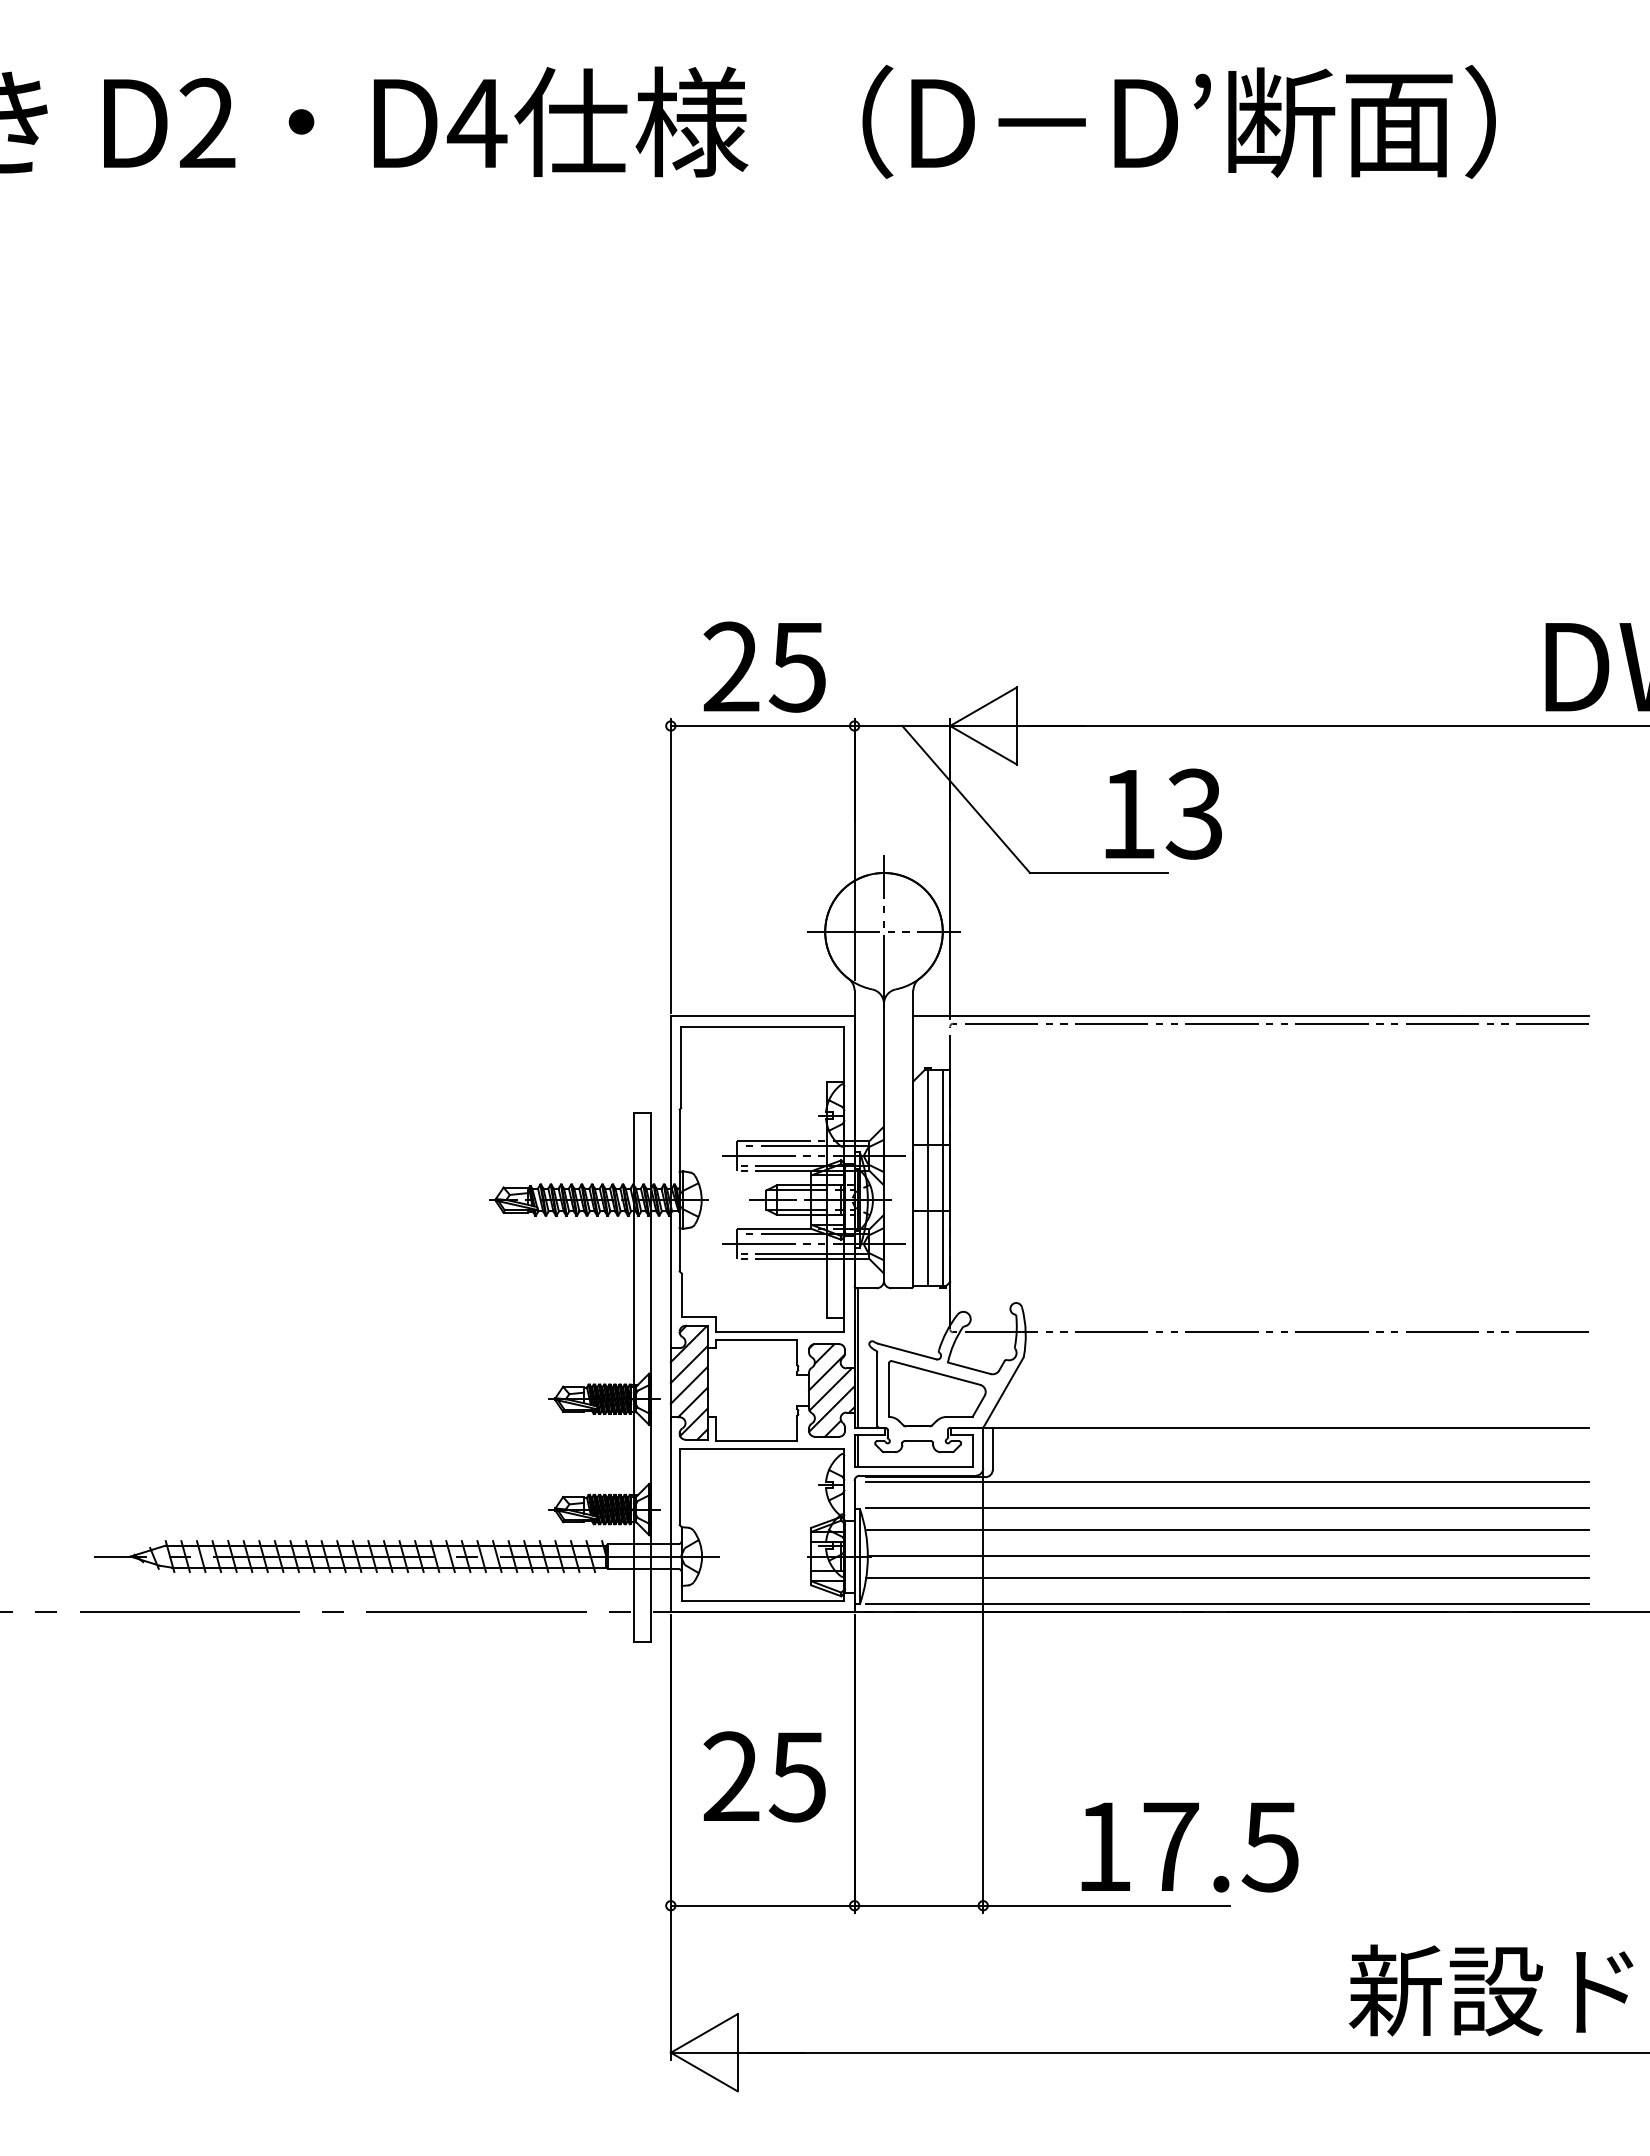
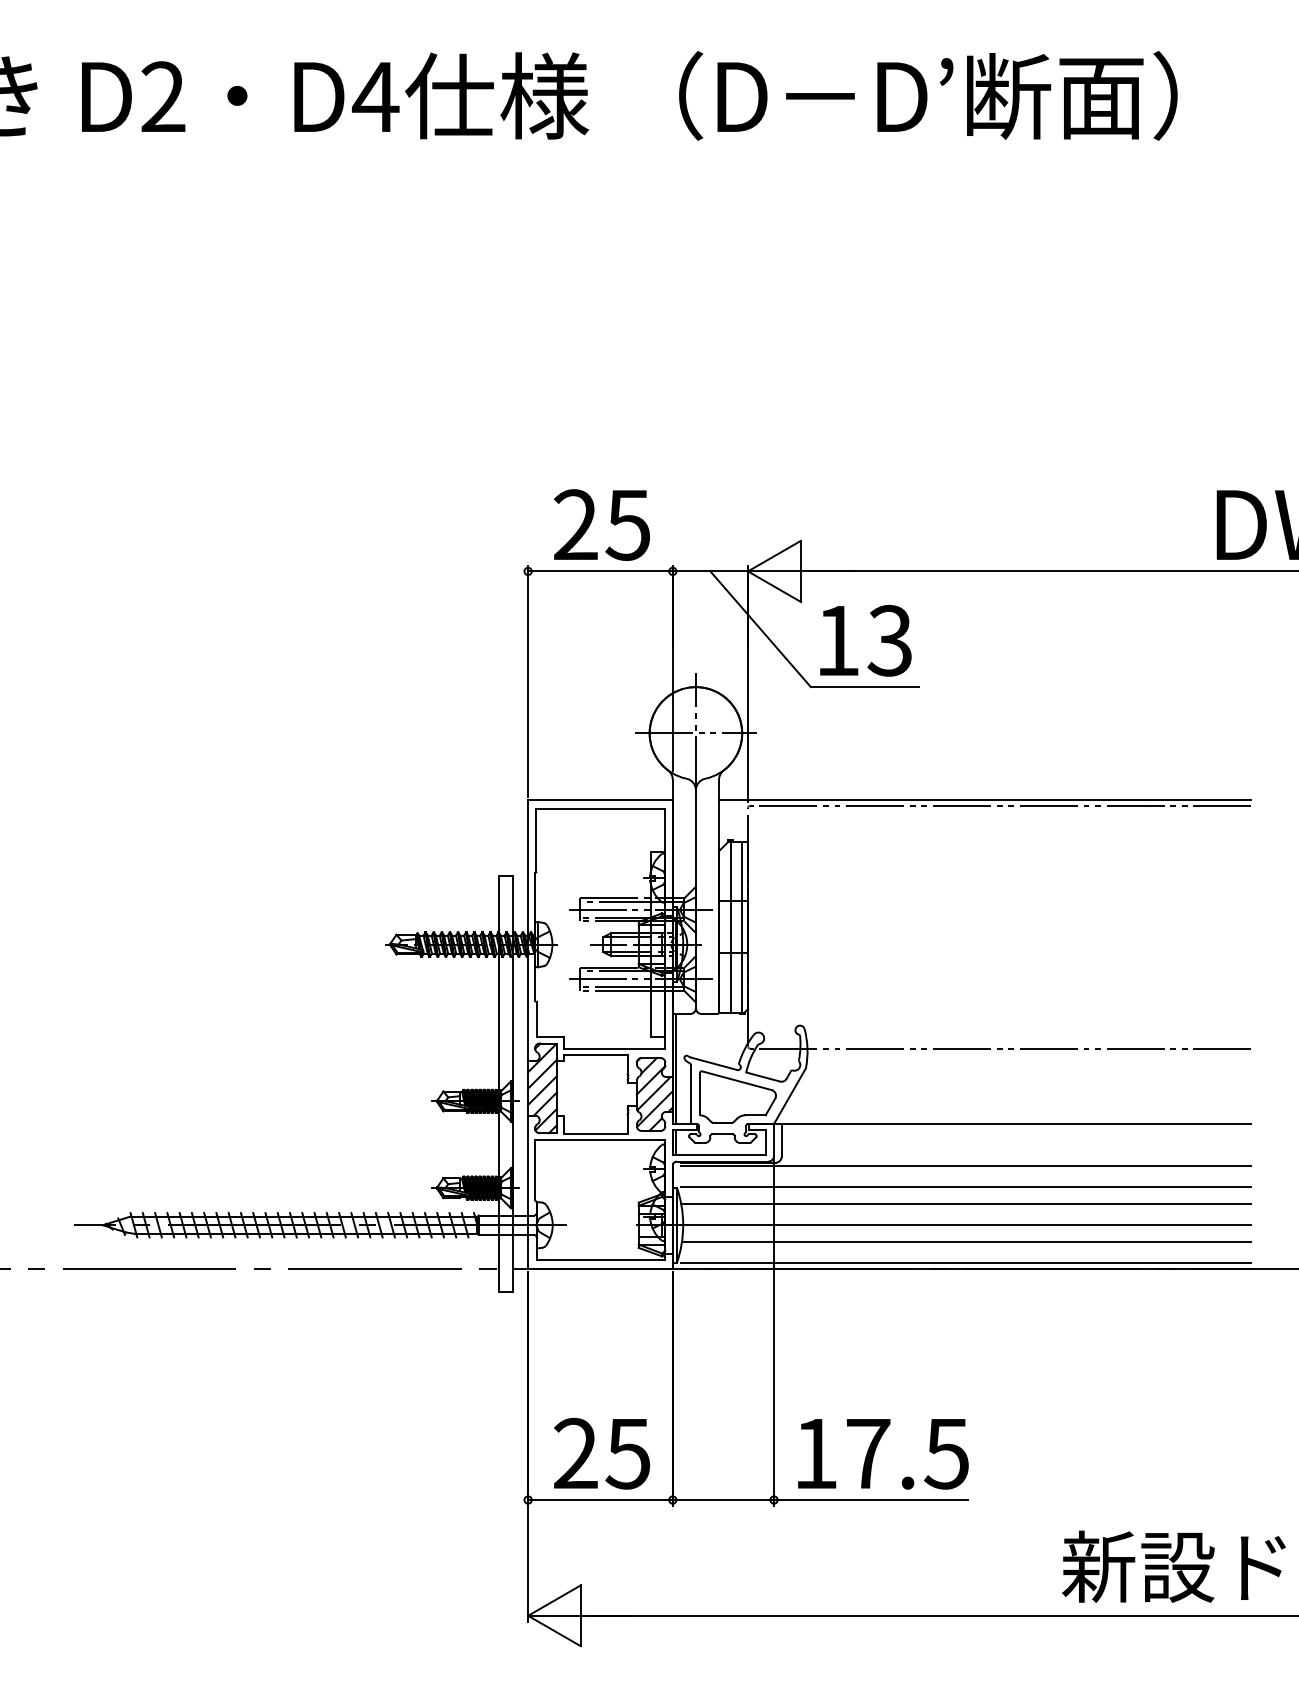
text: (1163, 813) -> (865, 640), moved
text: (764, 1776) -> (601, 1453), moved
text: (1189, 1847) -> (882, 1454), moved

